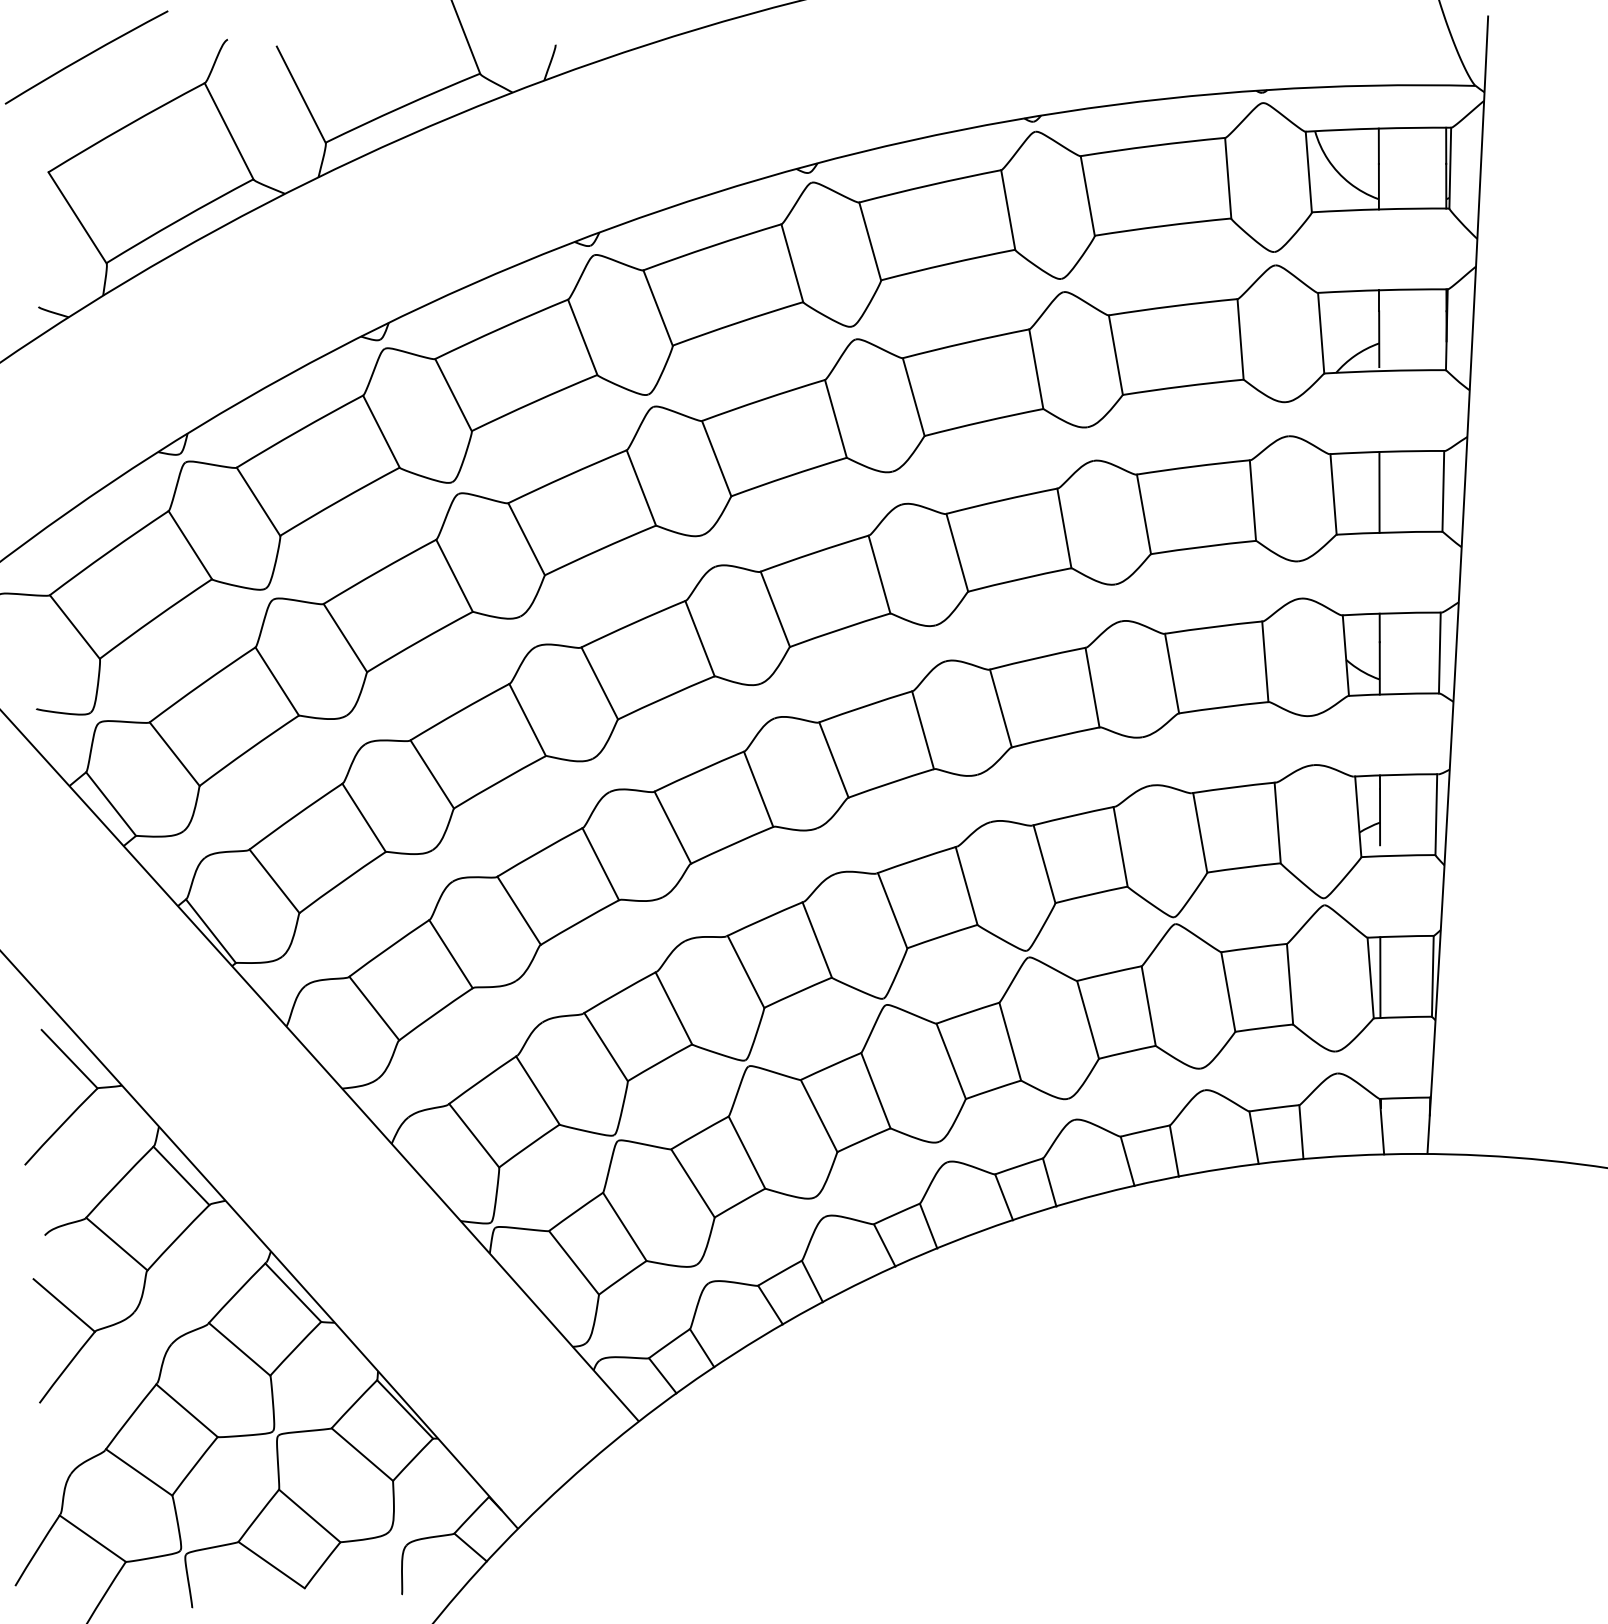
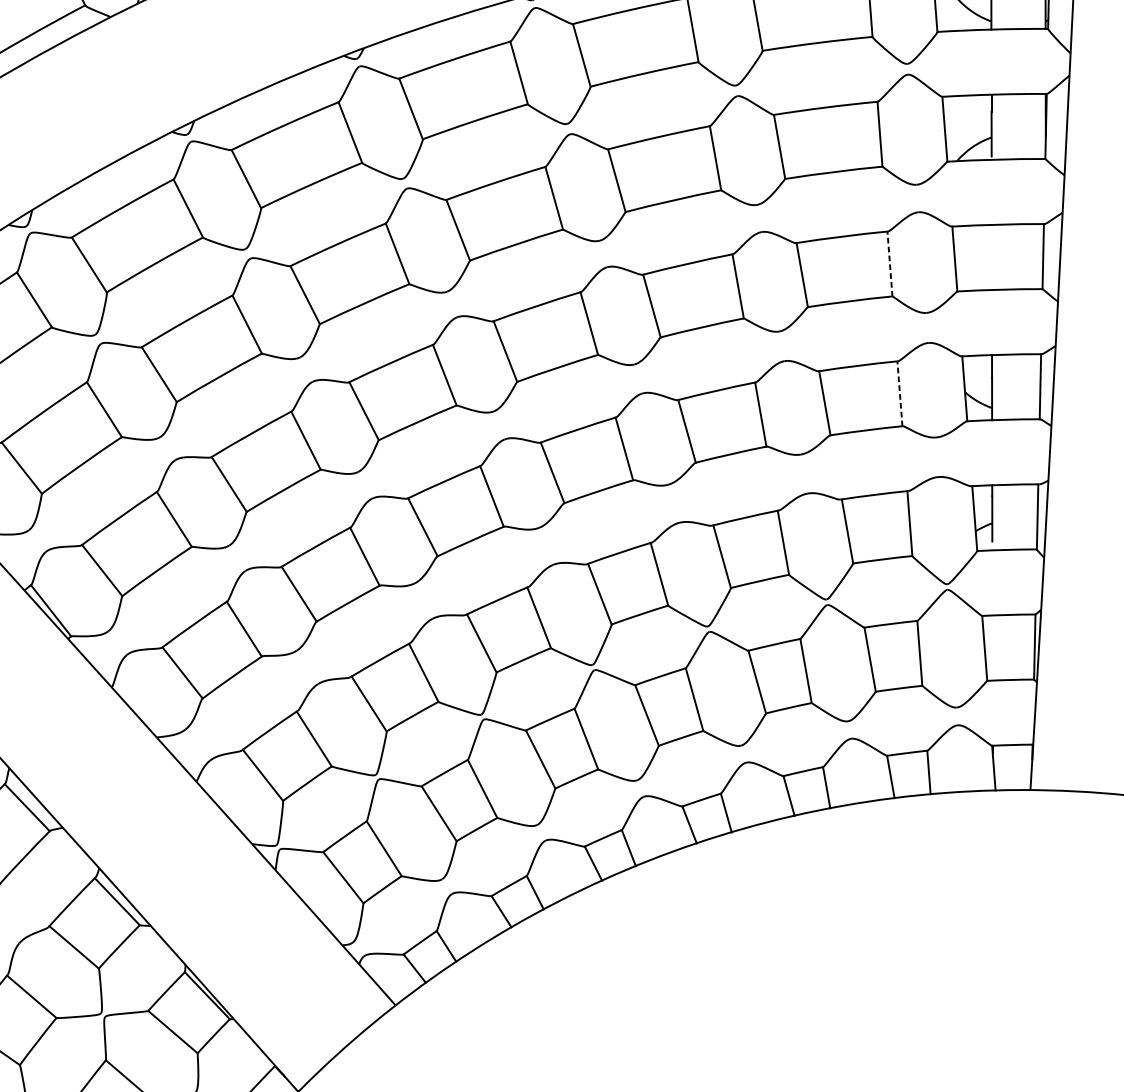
line: (1379, 491) -> (991, 256), removed
line: (1252, 500) -> (889, 263), solid -> dashed
line: (1265, 661) -> (900, 393), solid -> dashed
line: (1380, 977) -> (992, 647), removed

